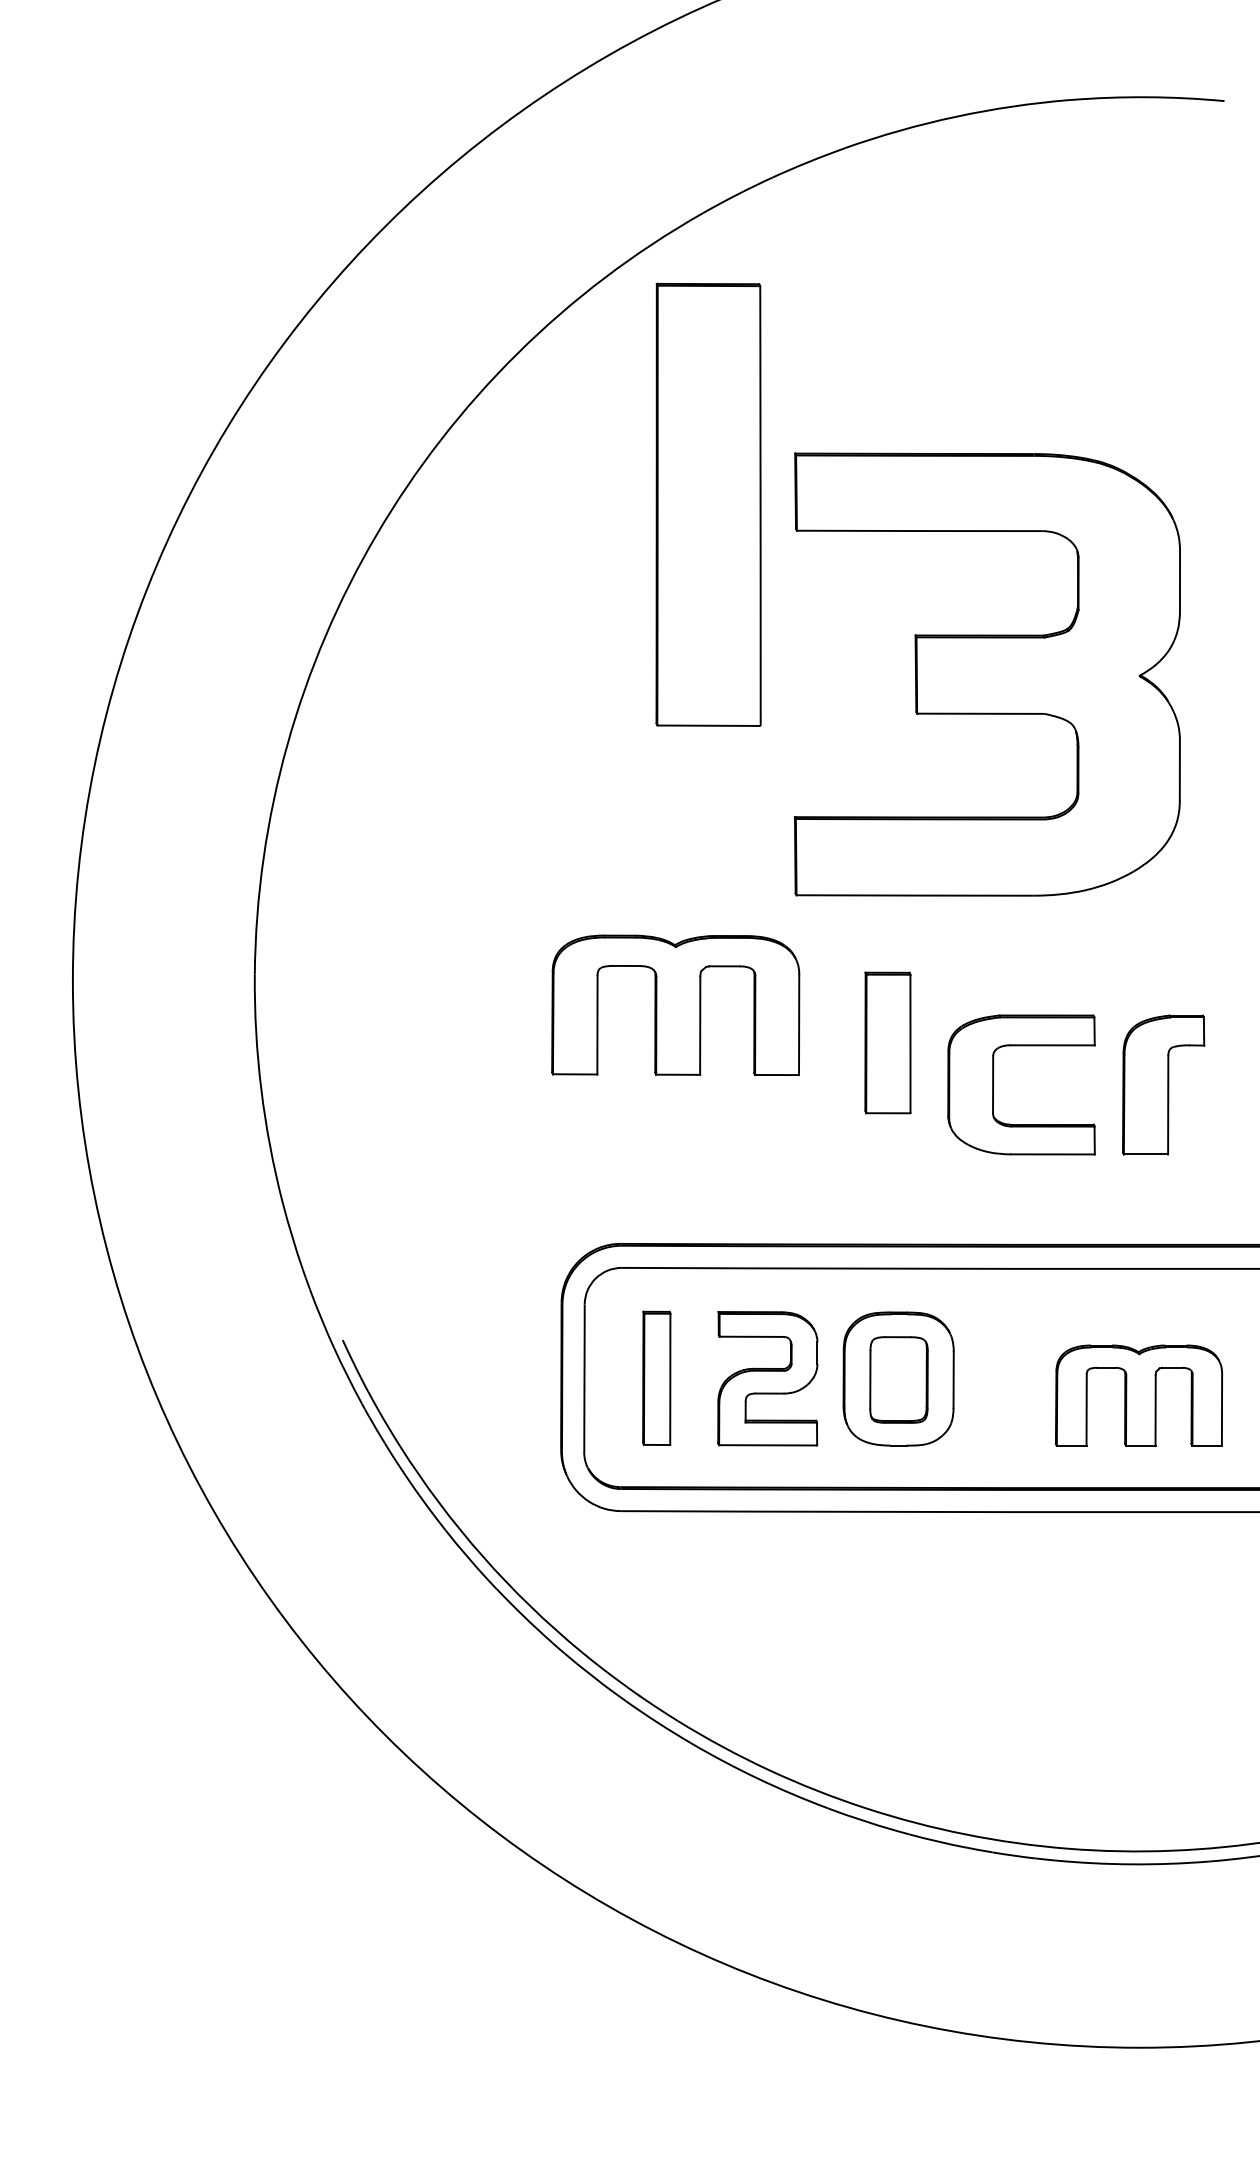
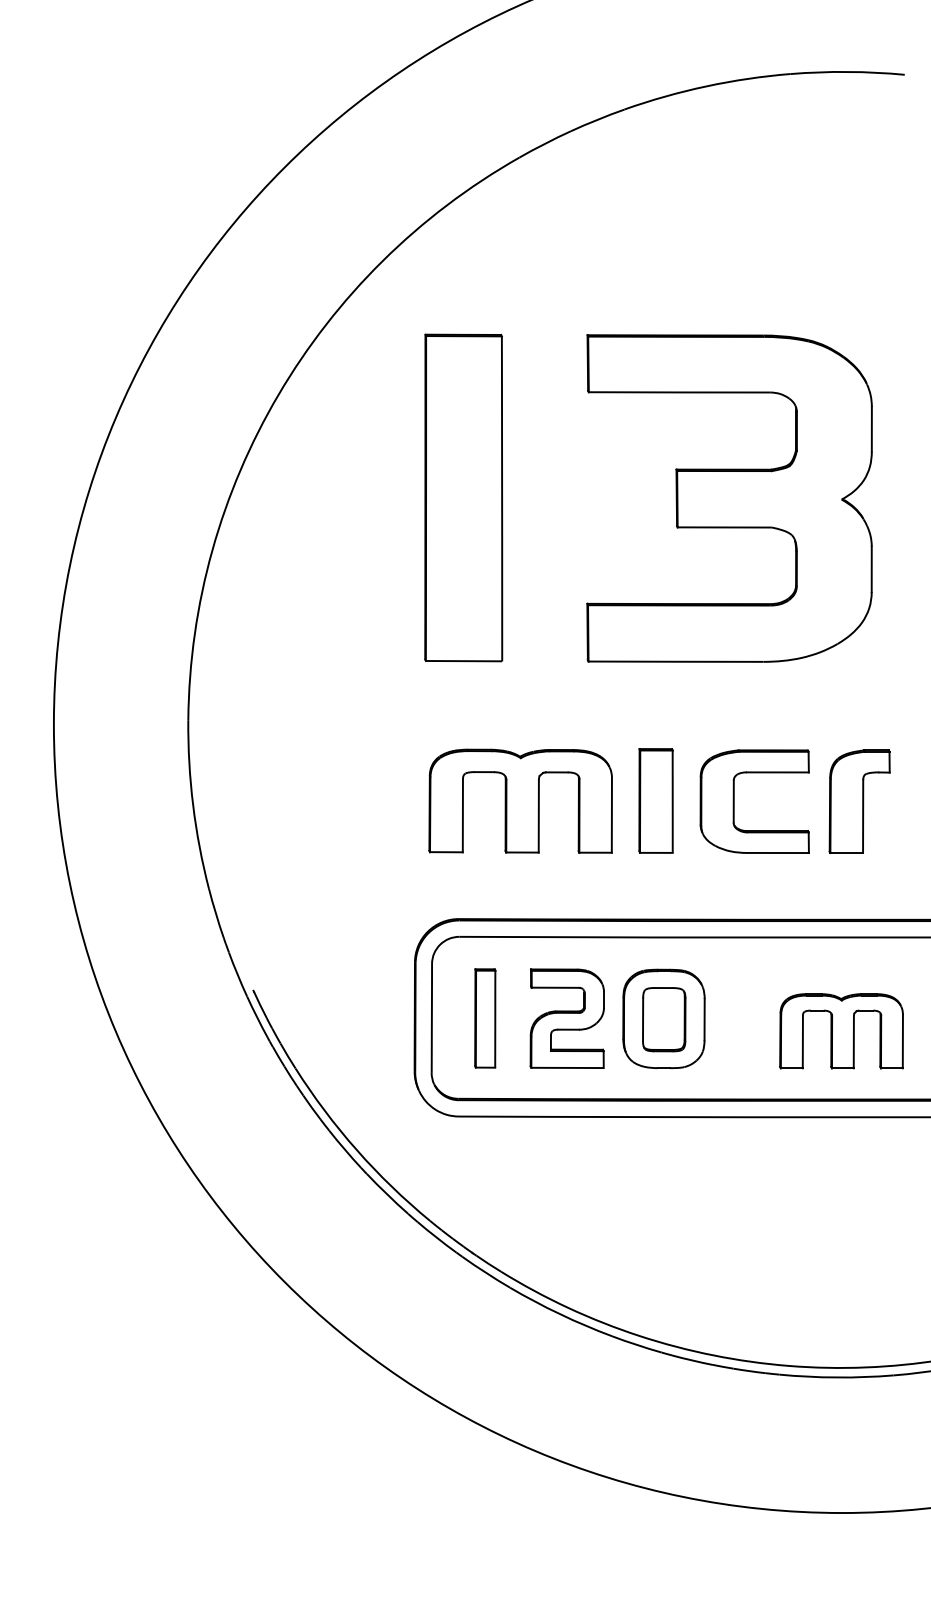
part: (708, 504) -> (463, 497), moved
part: (675, 1004) -> (520, 800), moved
part: (887, 1042) -> (655, 800), moved

